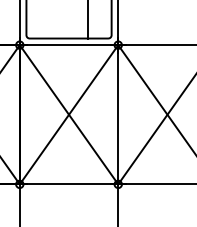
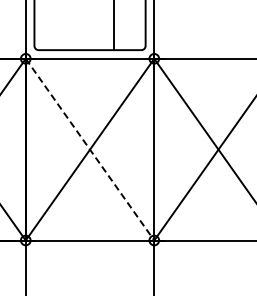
line: (69, 115) -> (90, 150), solid -> dashed

